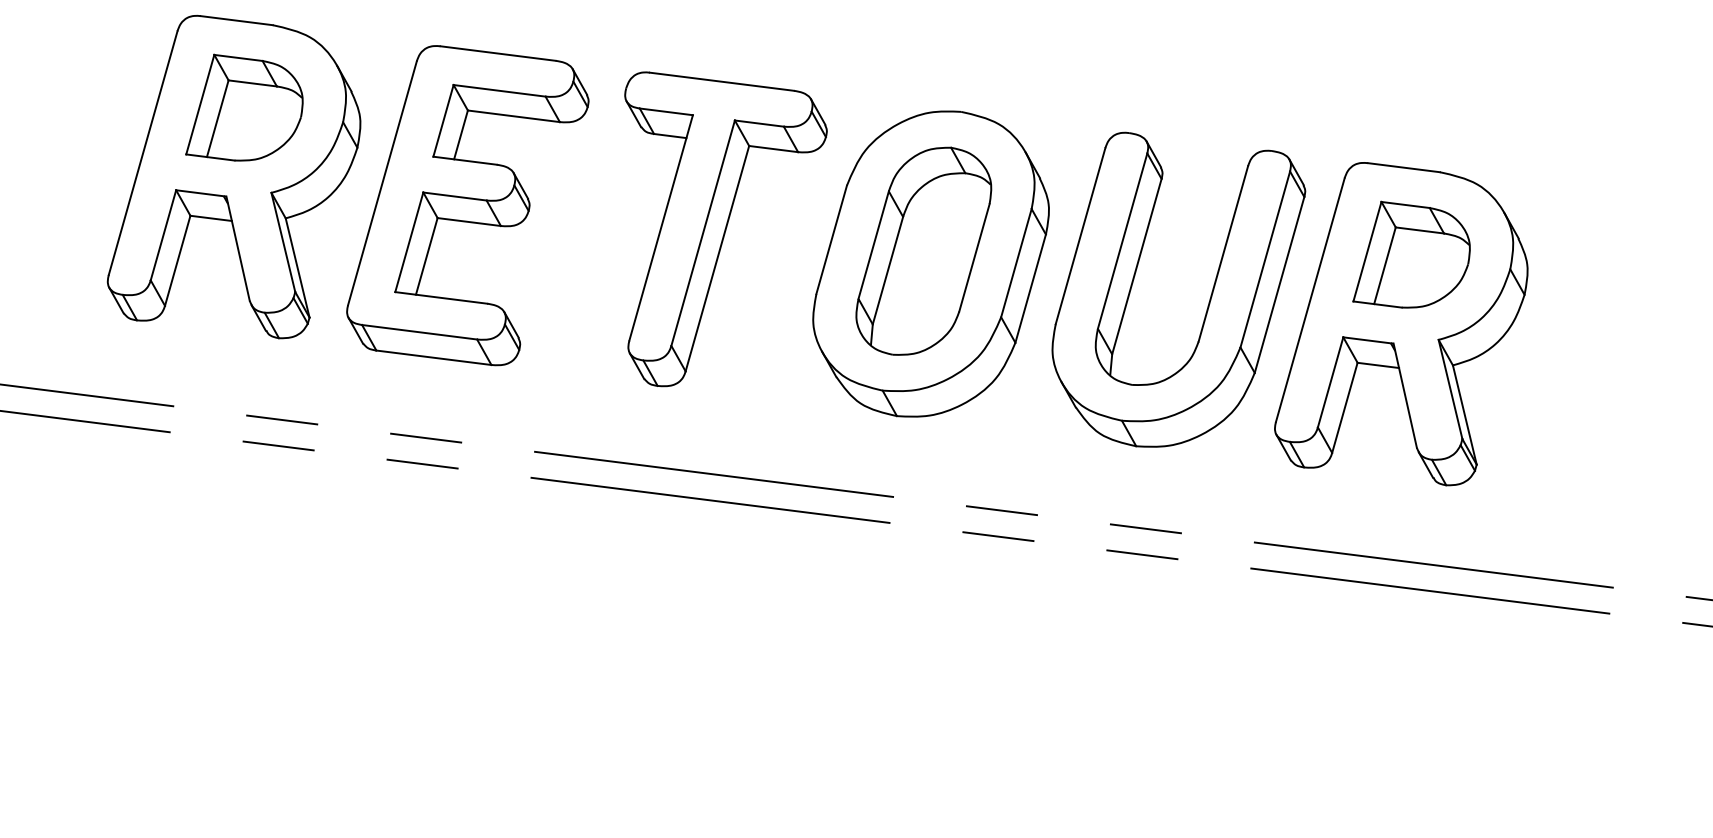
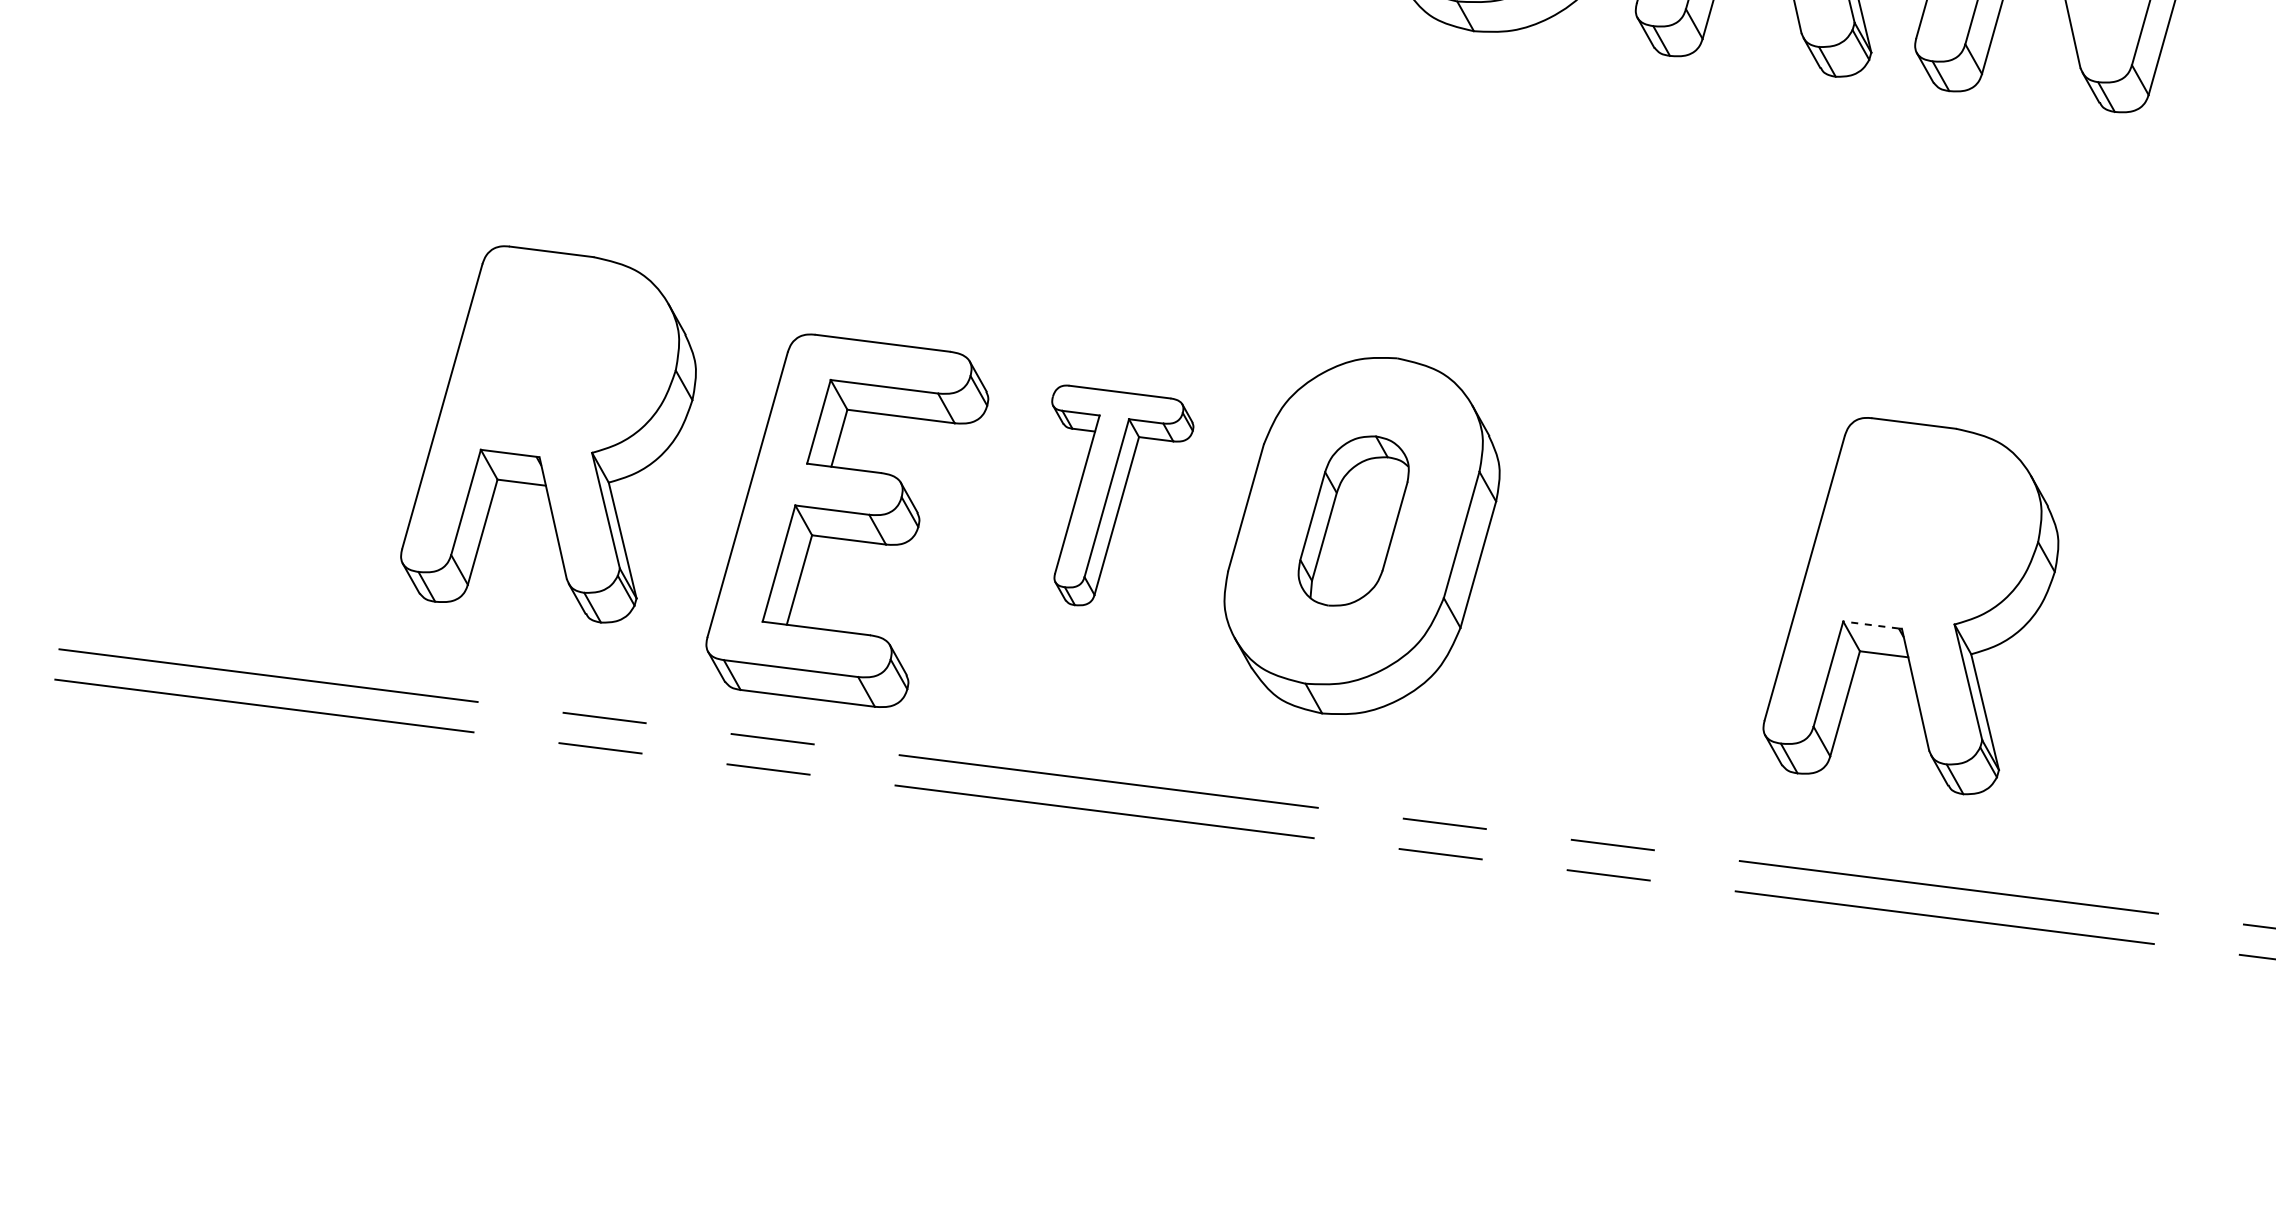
part: (244, 107) -> (560, 353), removed
part: (467, 205) -> (847, 520), moved
part: (725, 229) -> (1122, 495), size x0.6
part: (923, 250) -> (1353, 520), size x0.7
part: (1411, 254) -> (1922, 524), removed
part: (1209, 297) -> (1687, 575), removed
line: (1366, 339) -> (1870, 624), solid -> dashed

